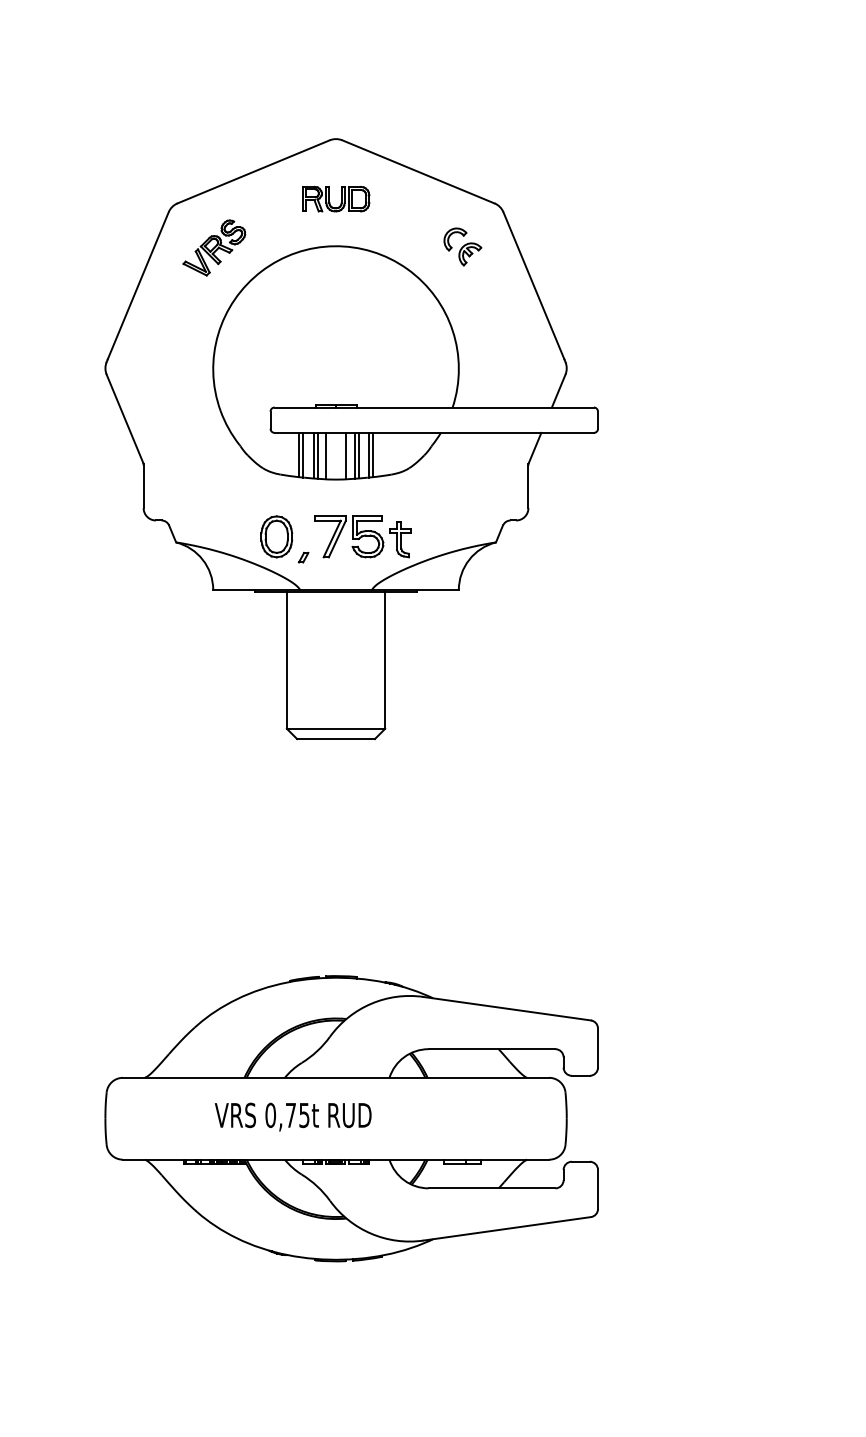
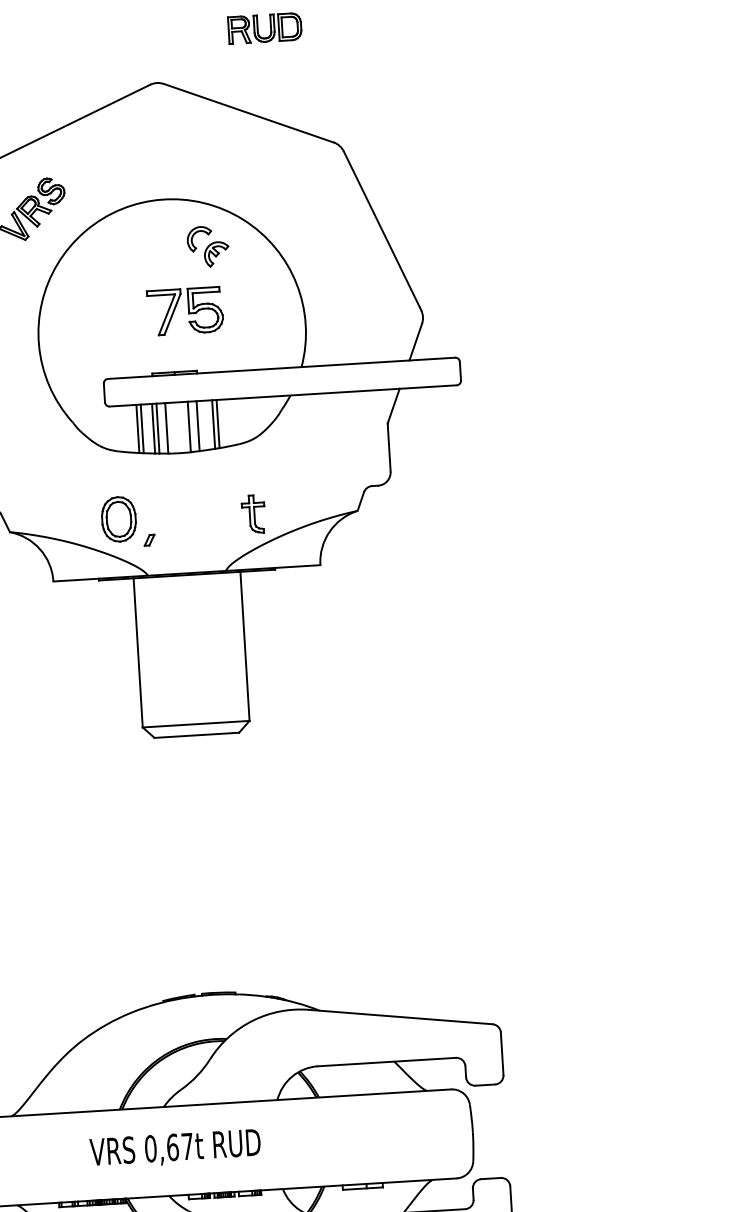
part: (336, 199) -> (265, 28), moved
part: (462, 246) -> (207, 246), moved
line: (358, 455) -> (202, 425), removed
part: (349, 536) -> (185, 310), moved
text: (297, 1115) -> (179, 1147), 0,75t -> 0,67t

